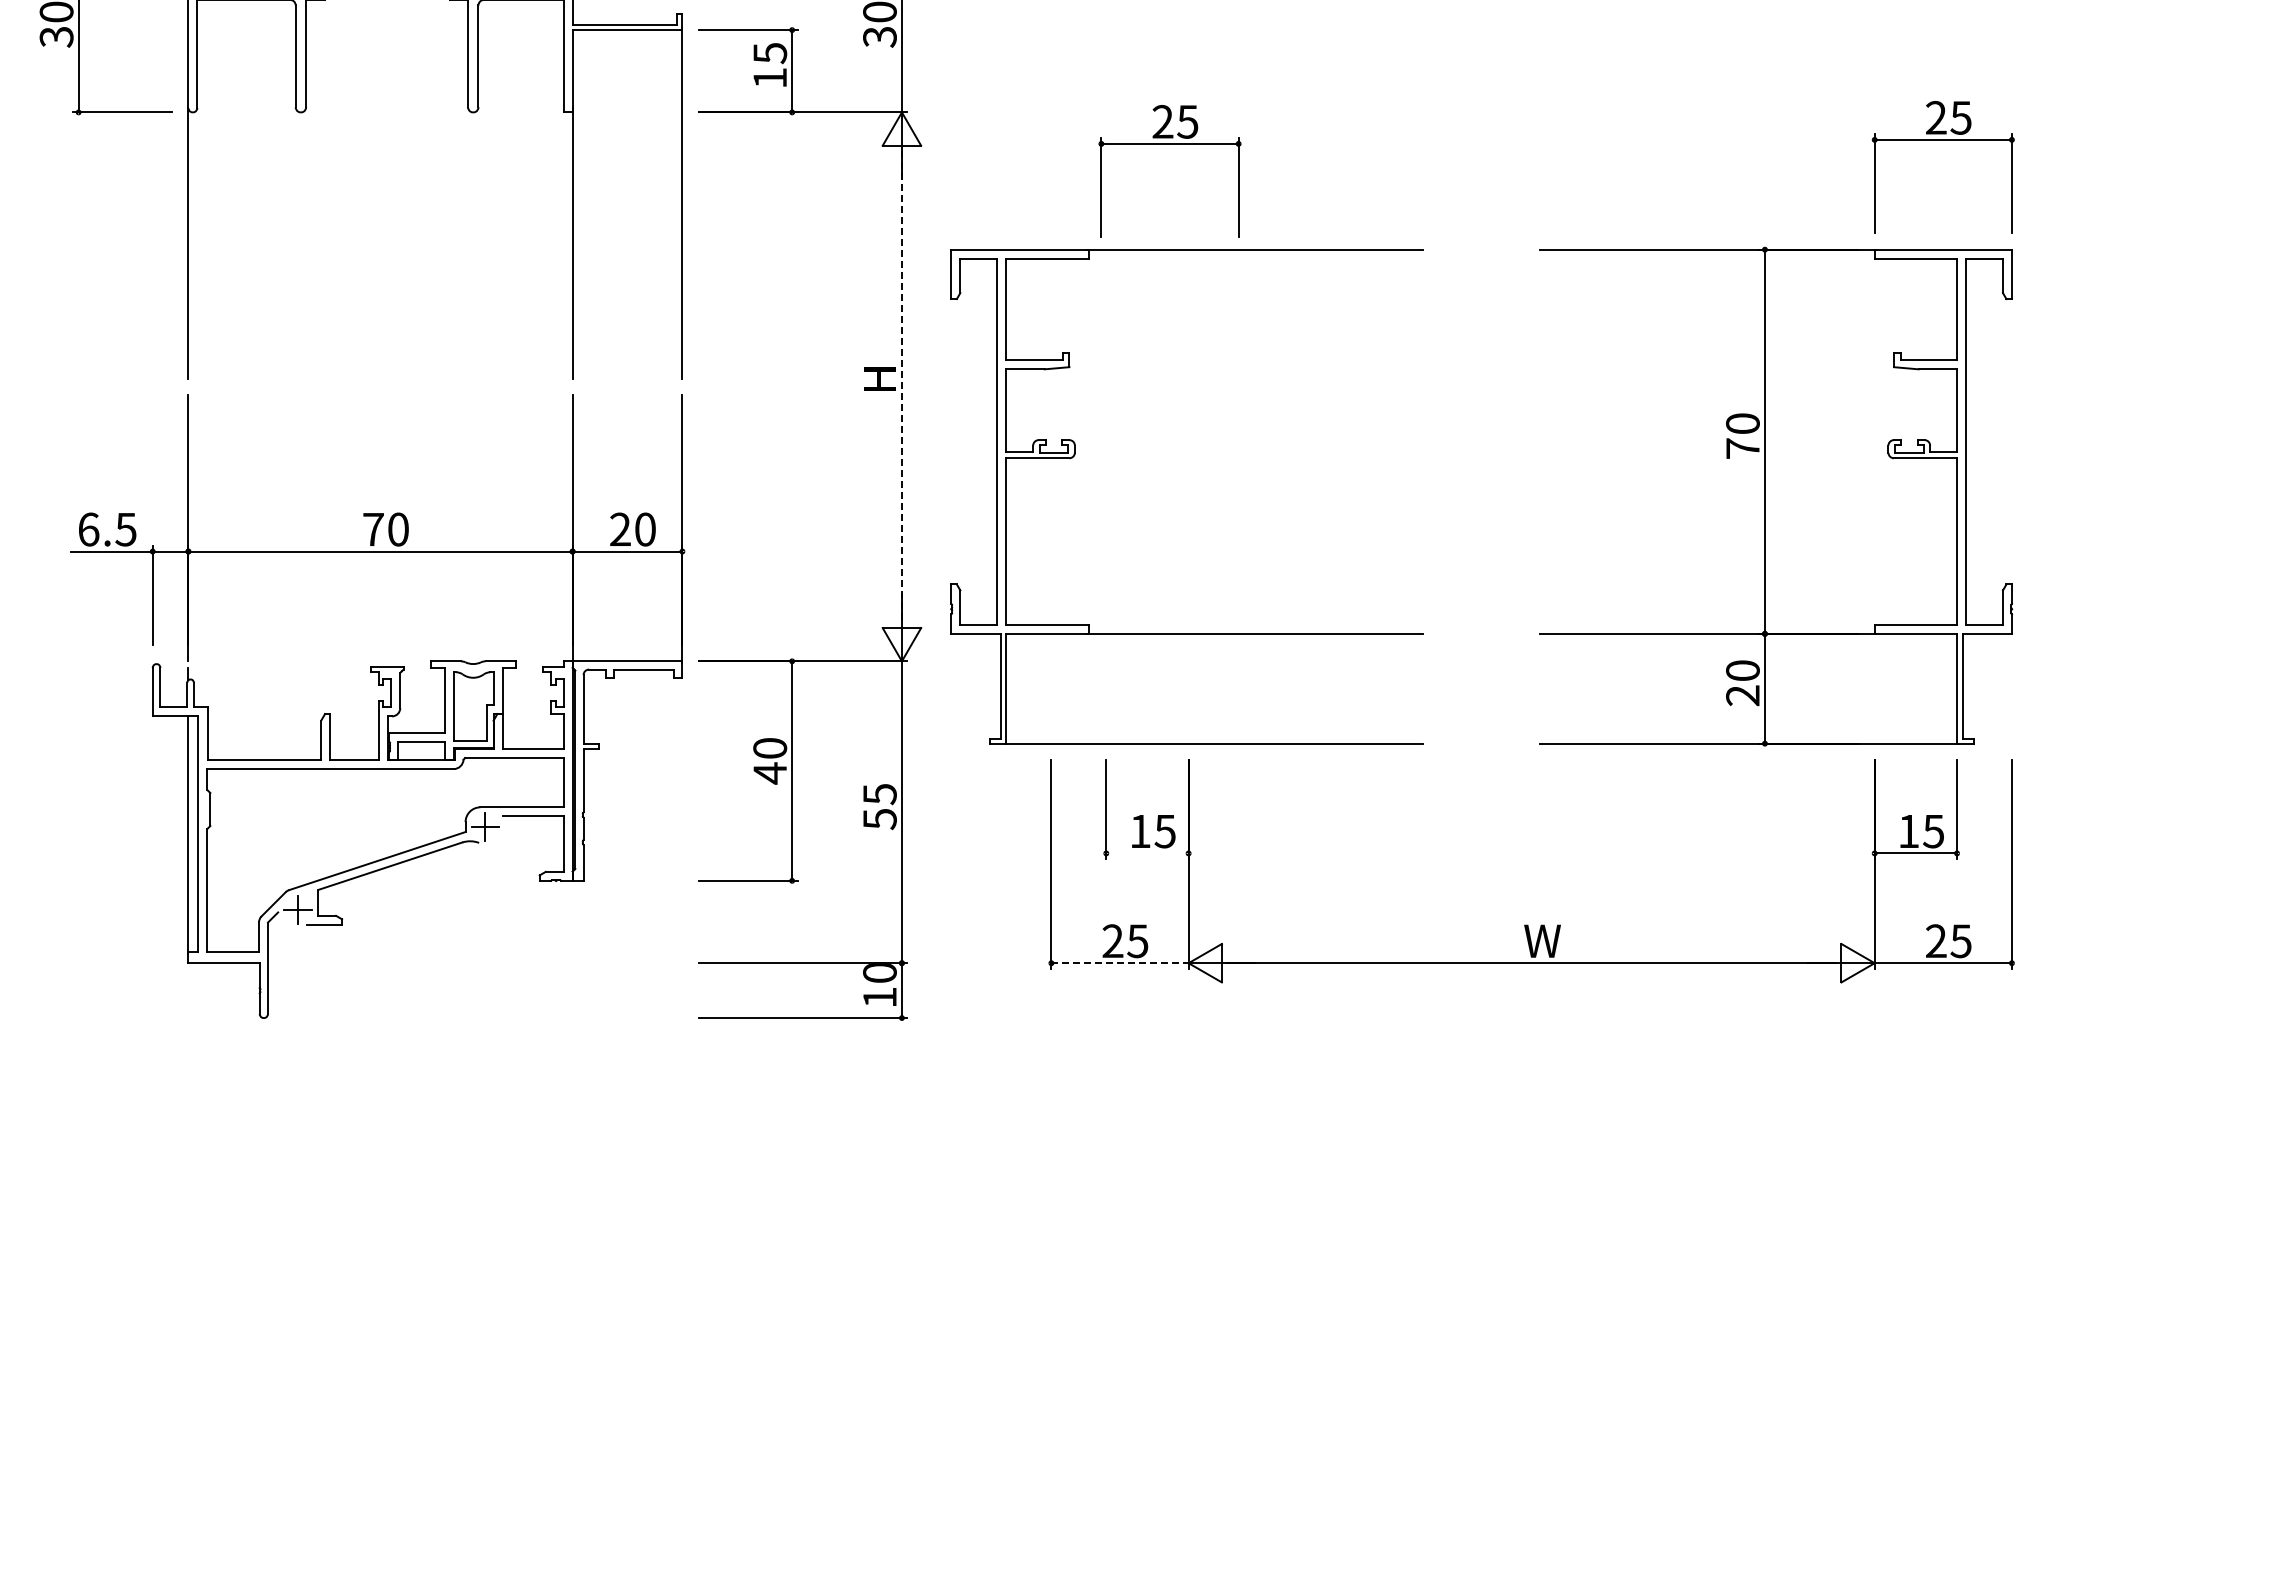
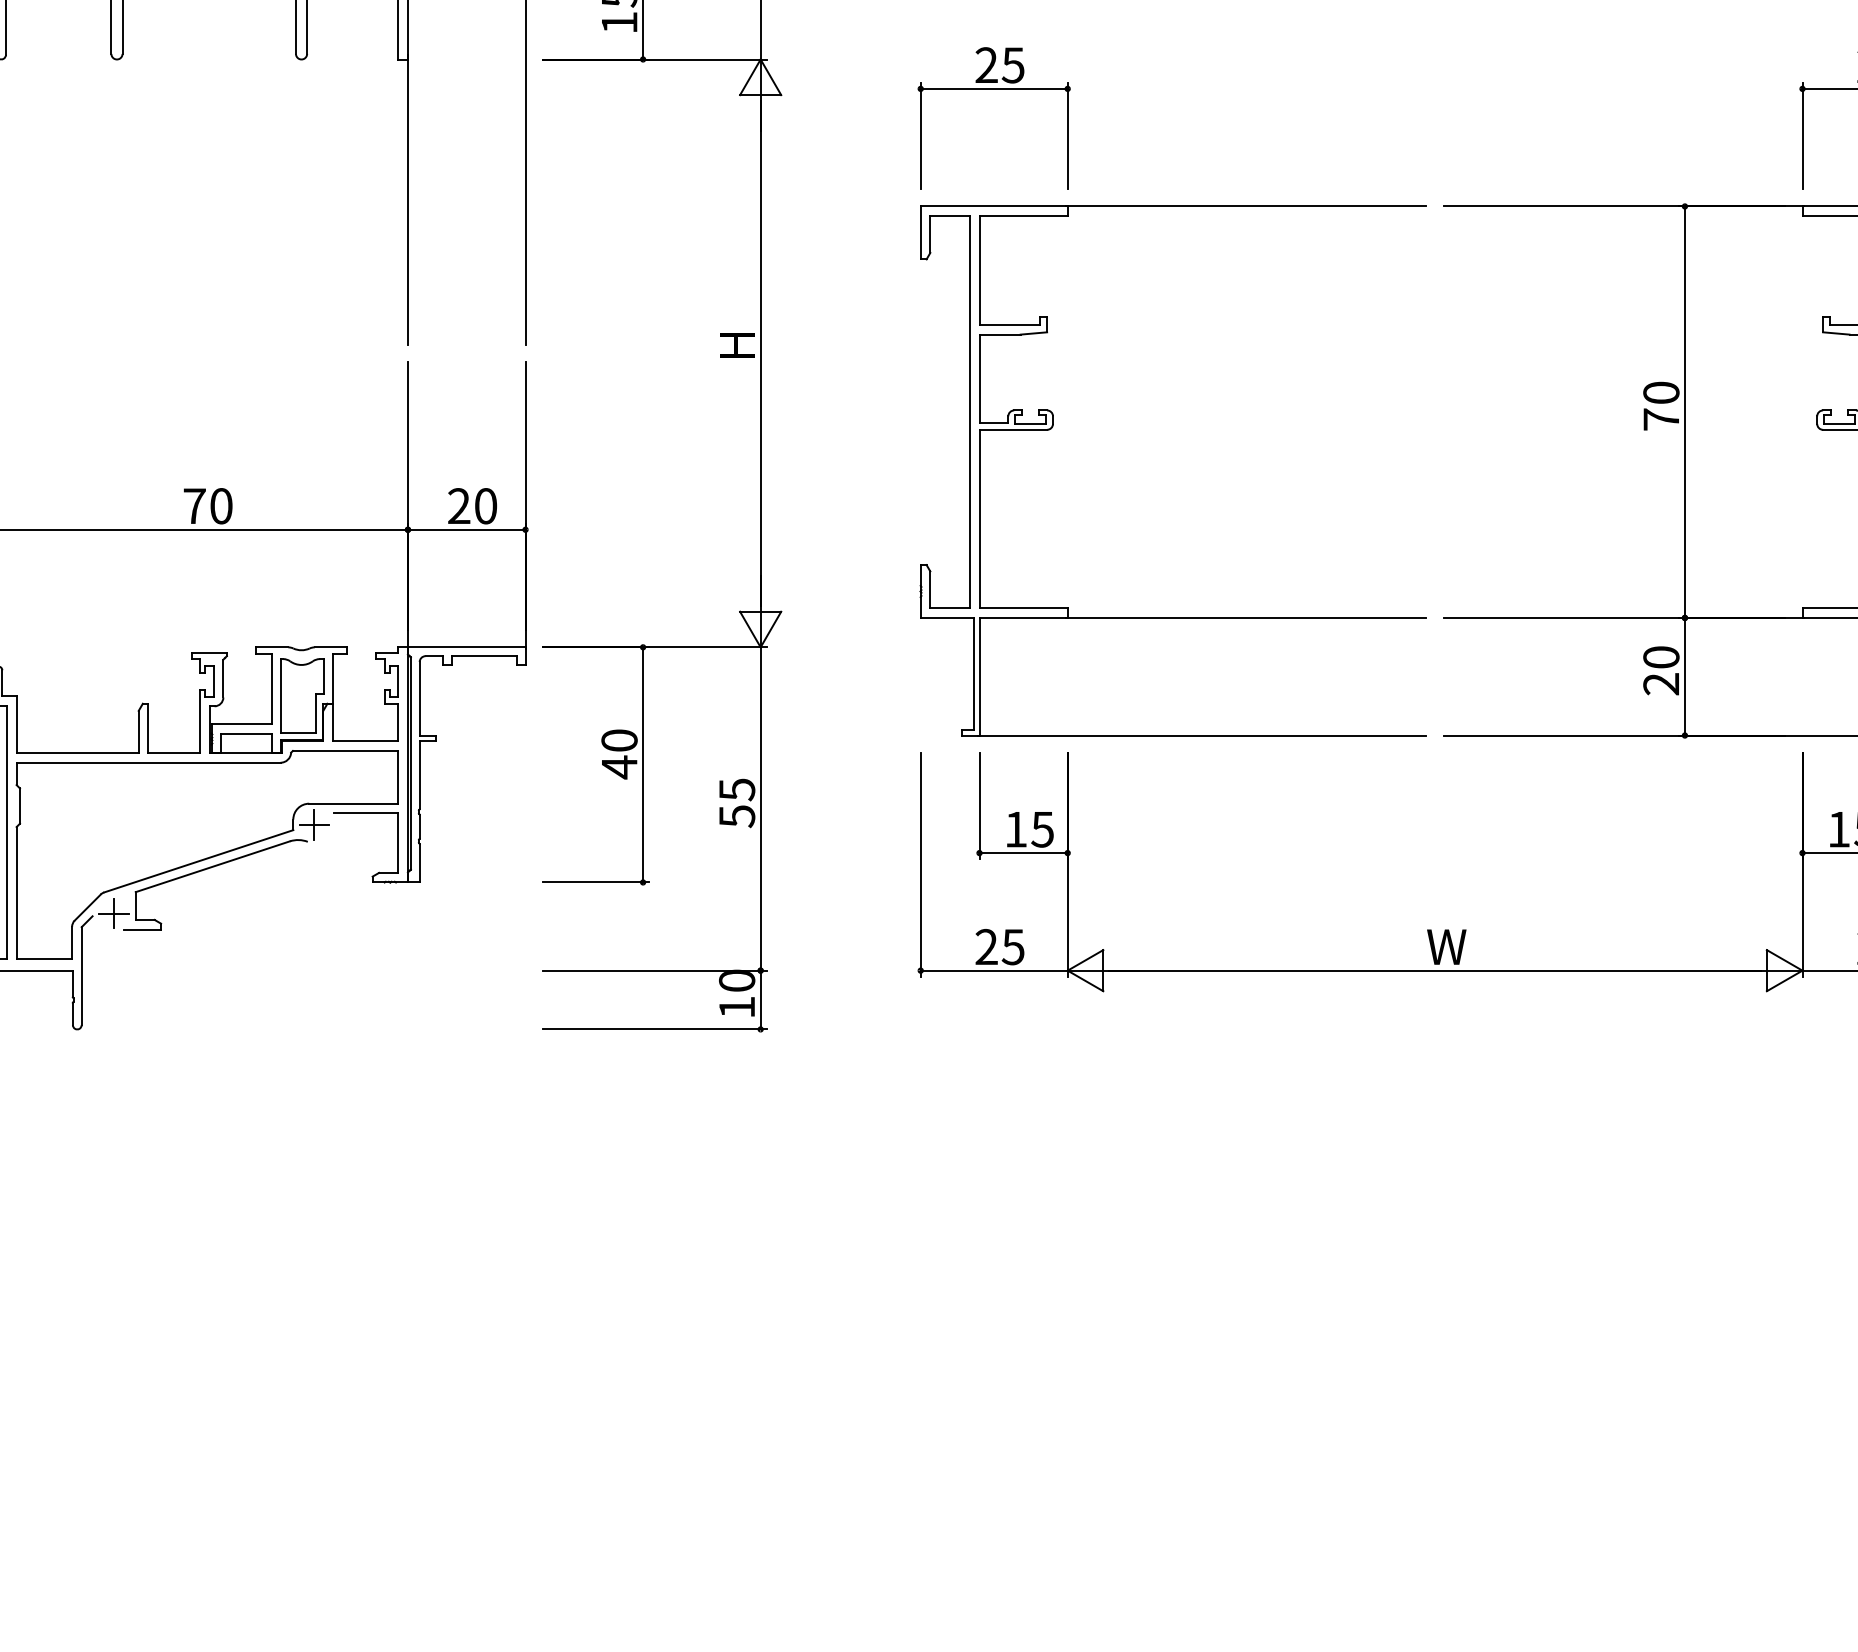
part: (1169, 144) -> (993, 89), moved
line: (901, 387) -> (760, 354), dashed -> solid
part: (1075, 455) -> (1053, 426), moved
line: (1147, 853) -> (1023, 853), added
line: (1120, 963) -> (994, 970), dashed -> solid

